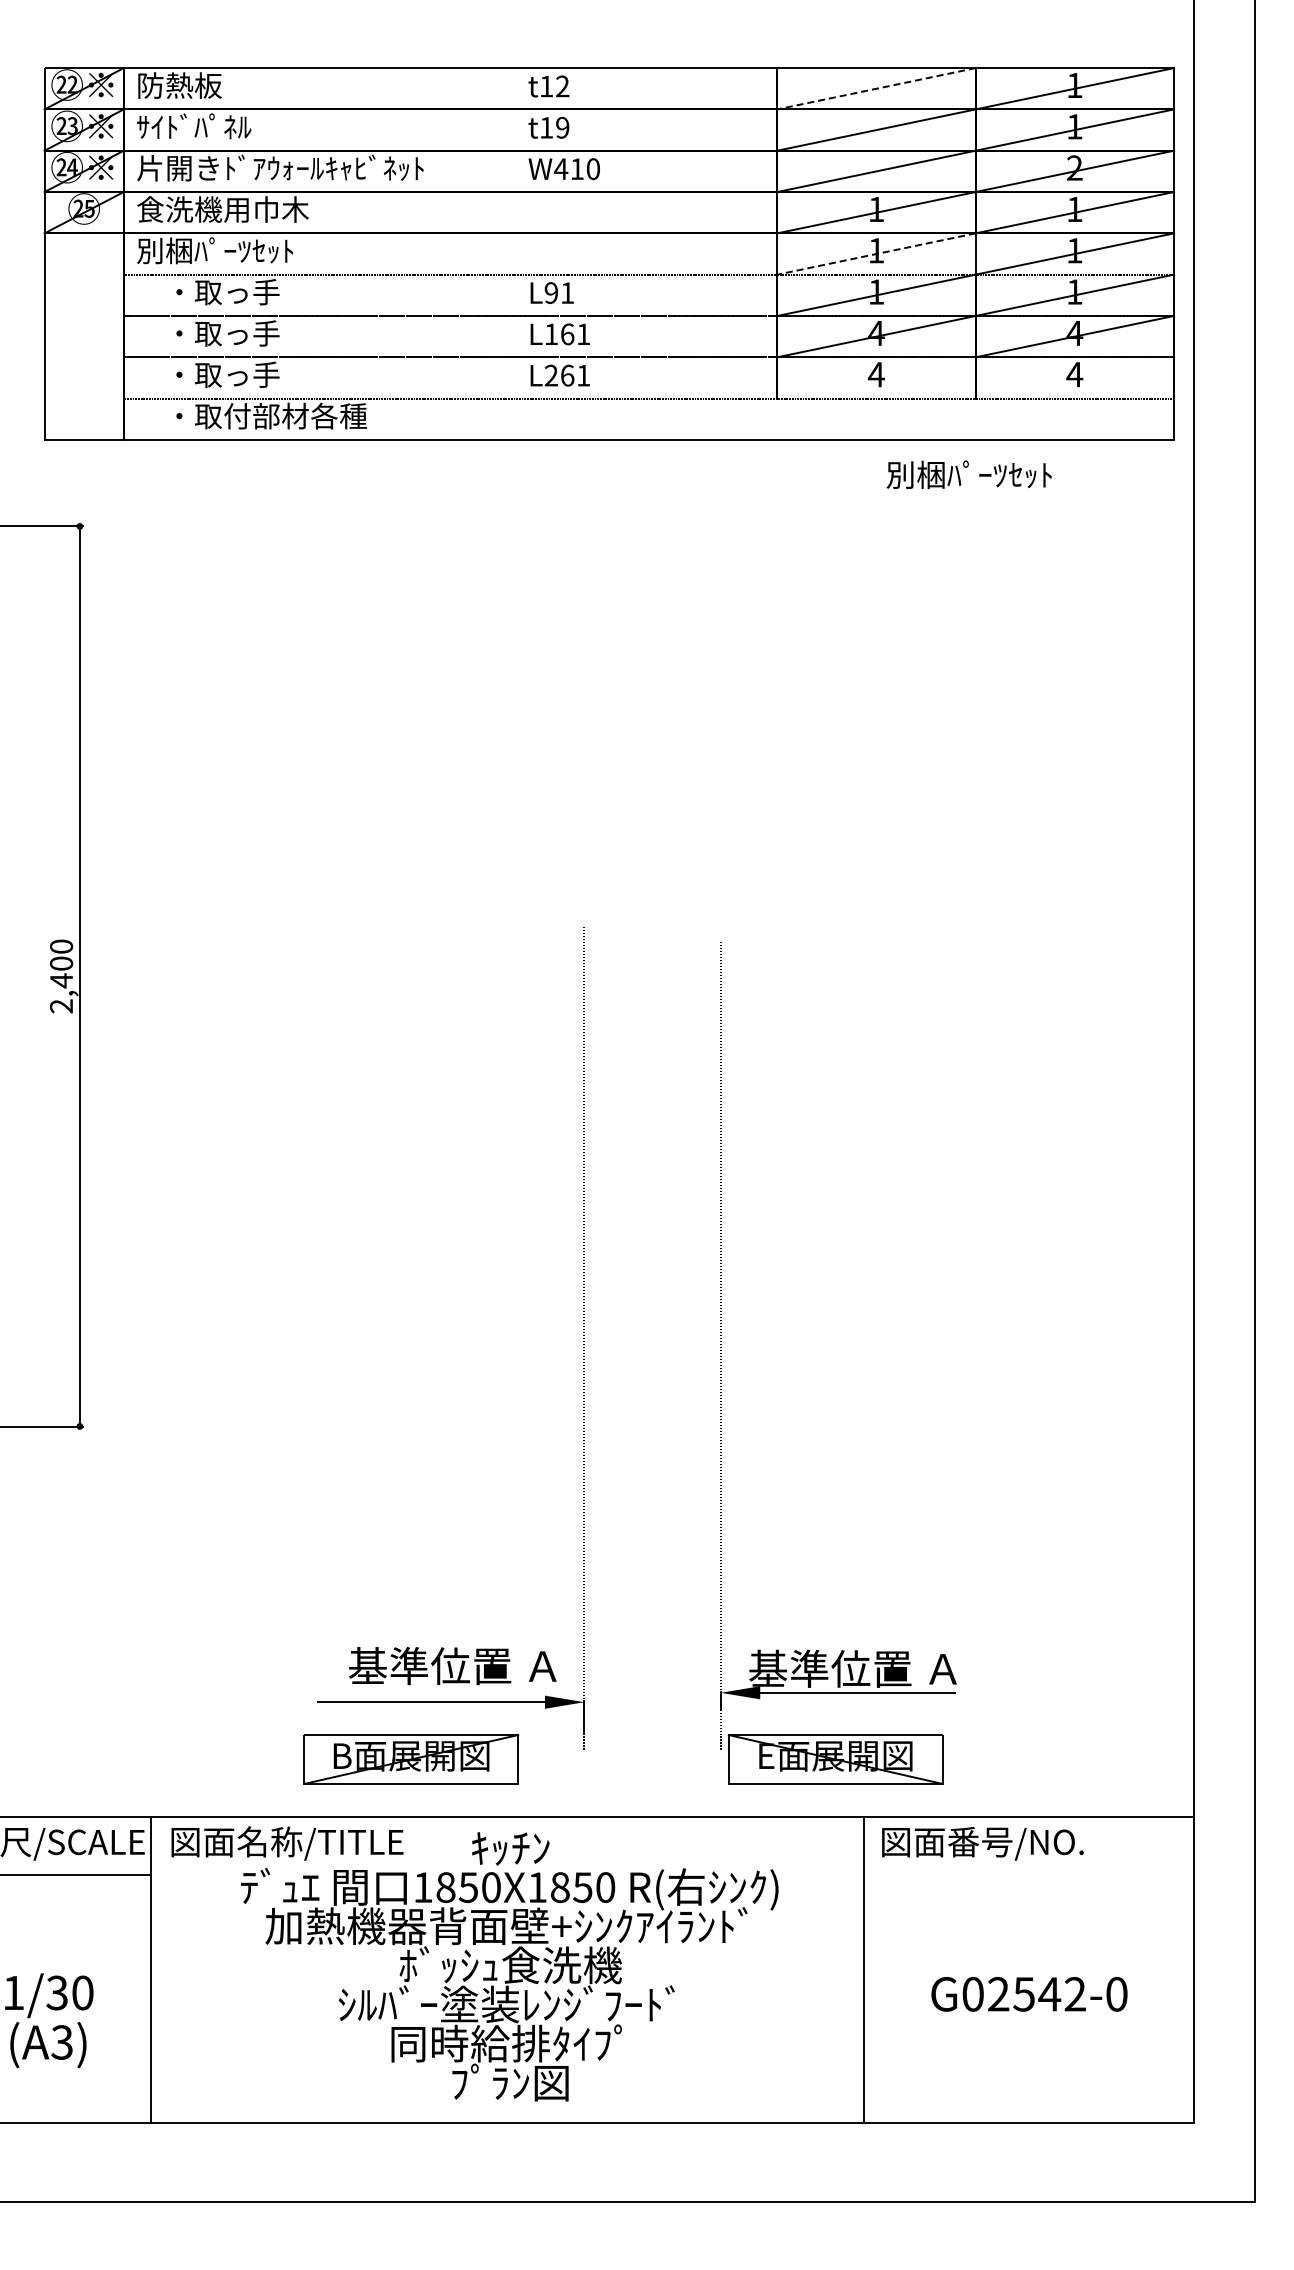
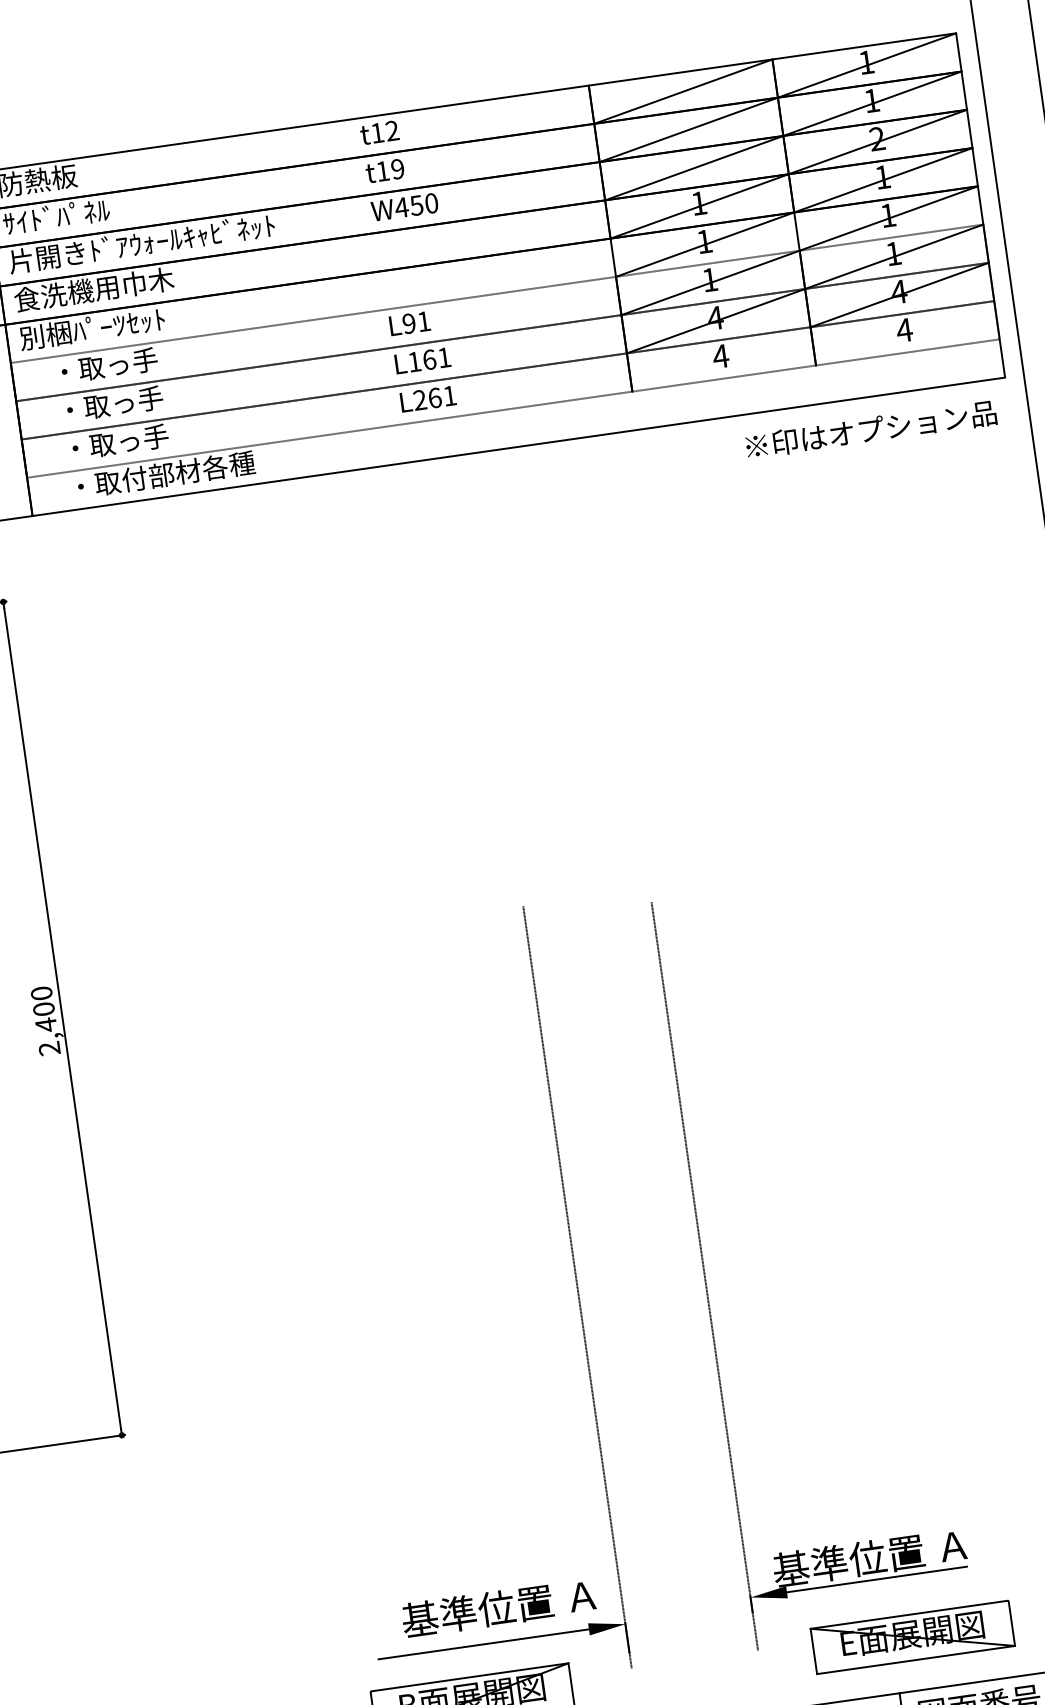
line: (876, 88) -> (683, 91), dashed -> solid
text: (576, 169) -> (416, 205), W410 -> W450
line: (876, 254) -> (705, 245), dashed -> solid
text: (1022, 474) -> (869, 429), 別梱ﾊﾟｰﾂｾｯﾄ -> ※印はオプション品
part: (835, 1759) -> (912, 1637), moved

